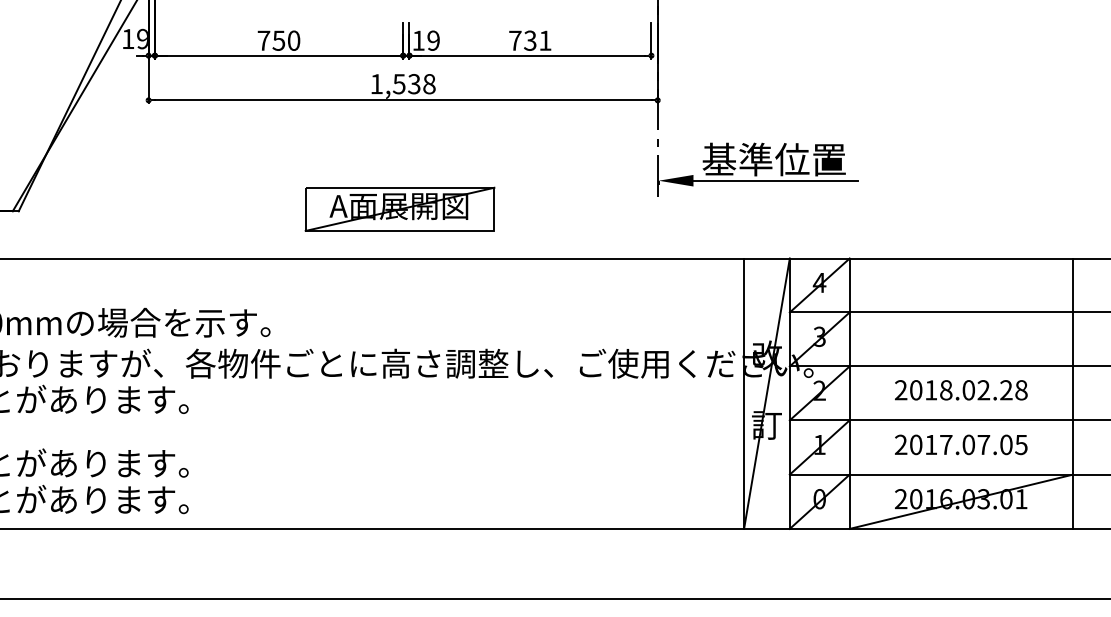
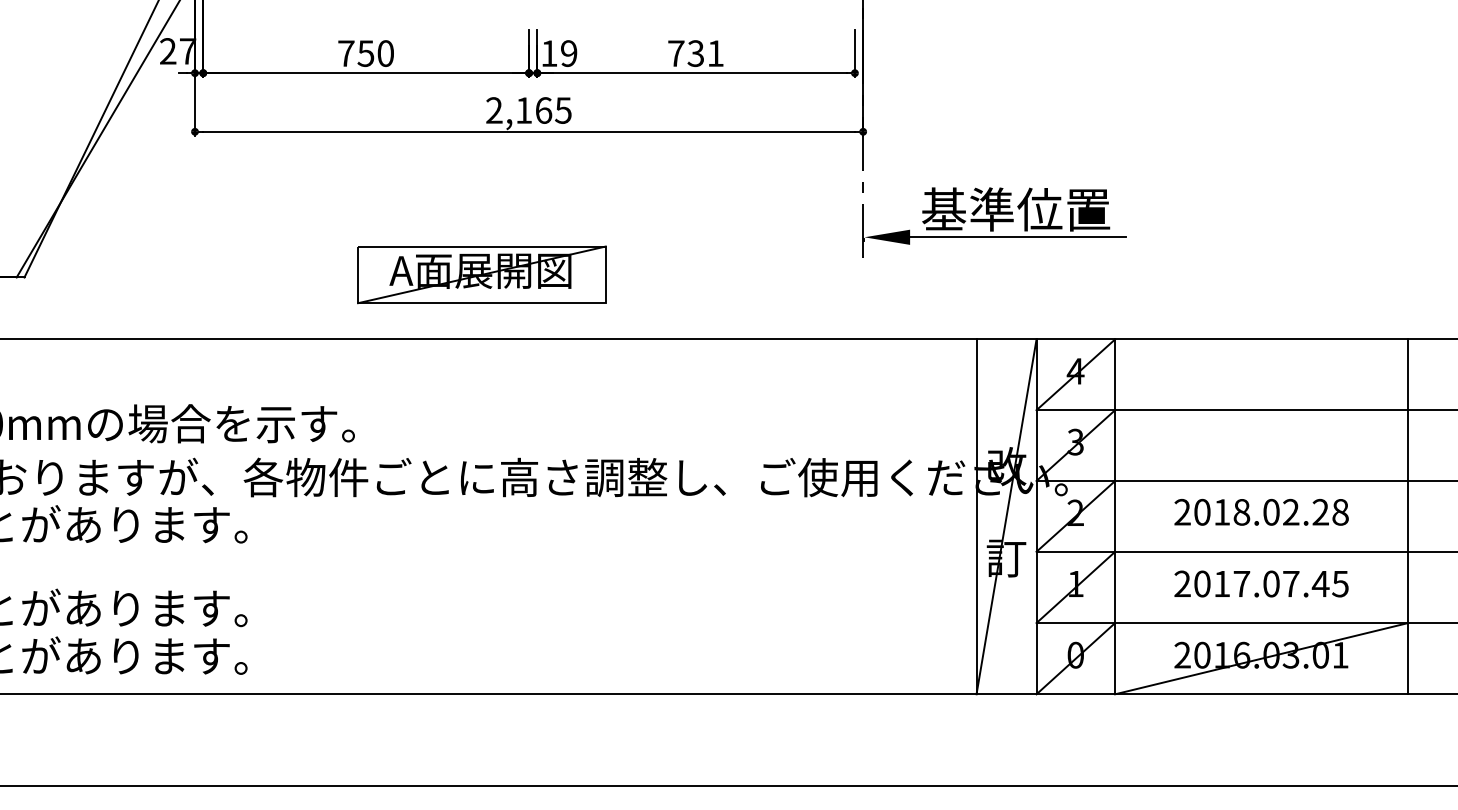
text: (136, 39) -> (178, 51), 19 -> 27
text: (402, 84) -> (528, 110), 1,538 -> 2,165
part: (399, 209) -> (481, 274), moved
text: (1006, 444) -> (1320, 583), 2017.07.05 -> 2017.07.45

